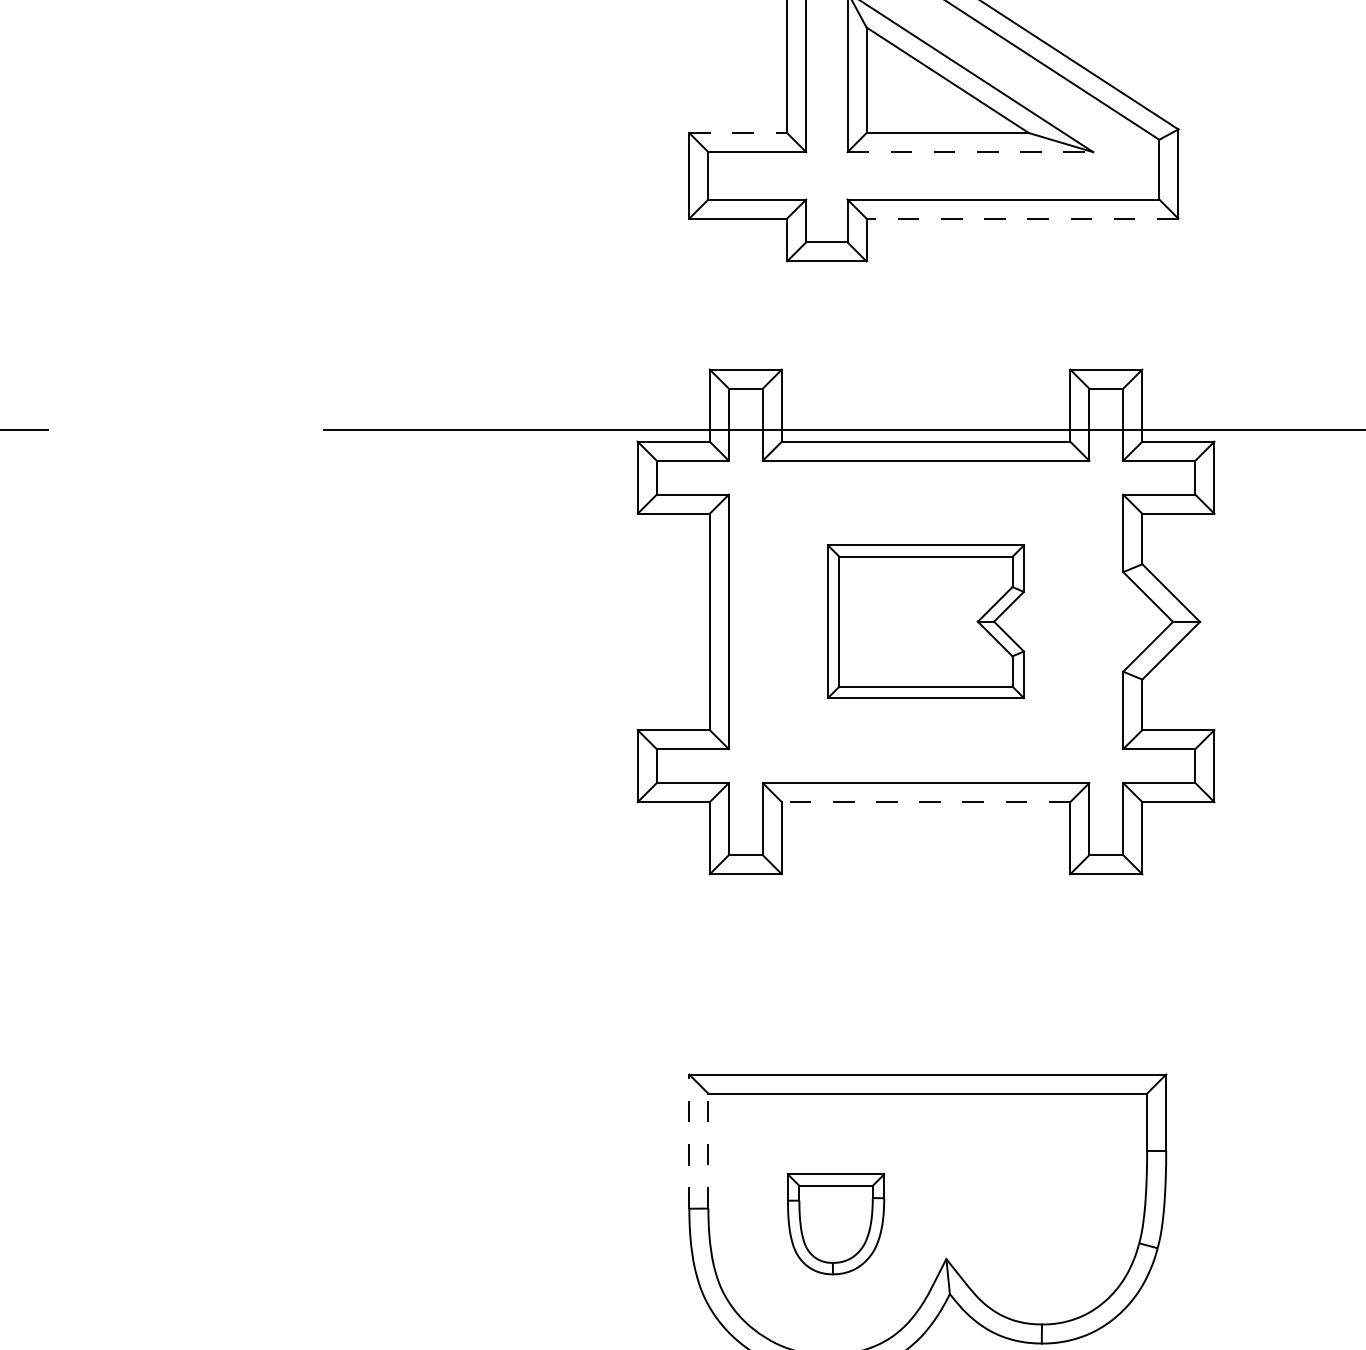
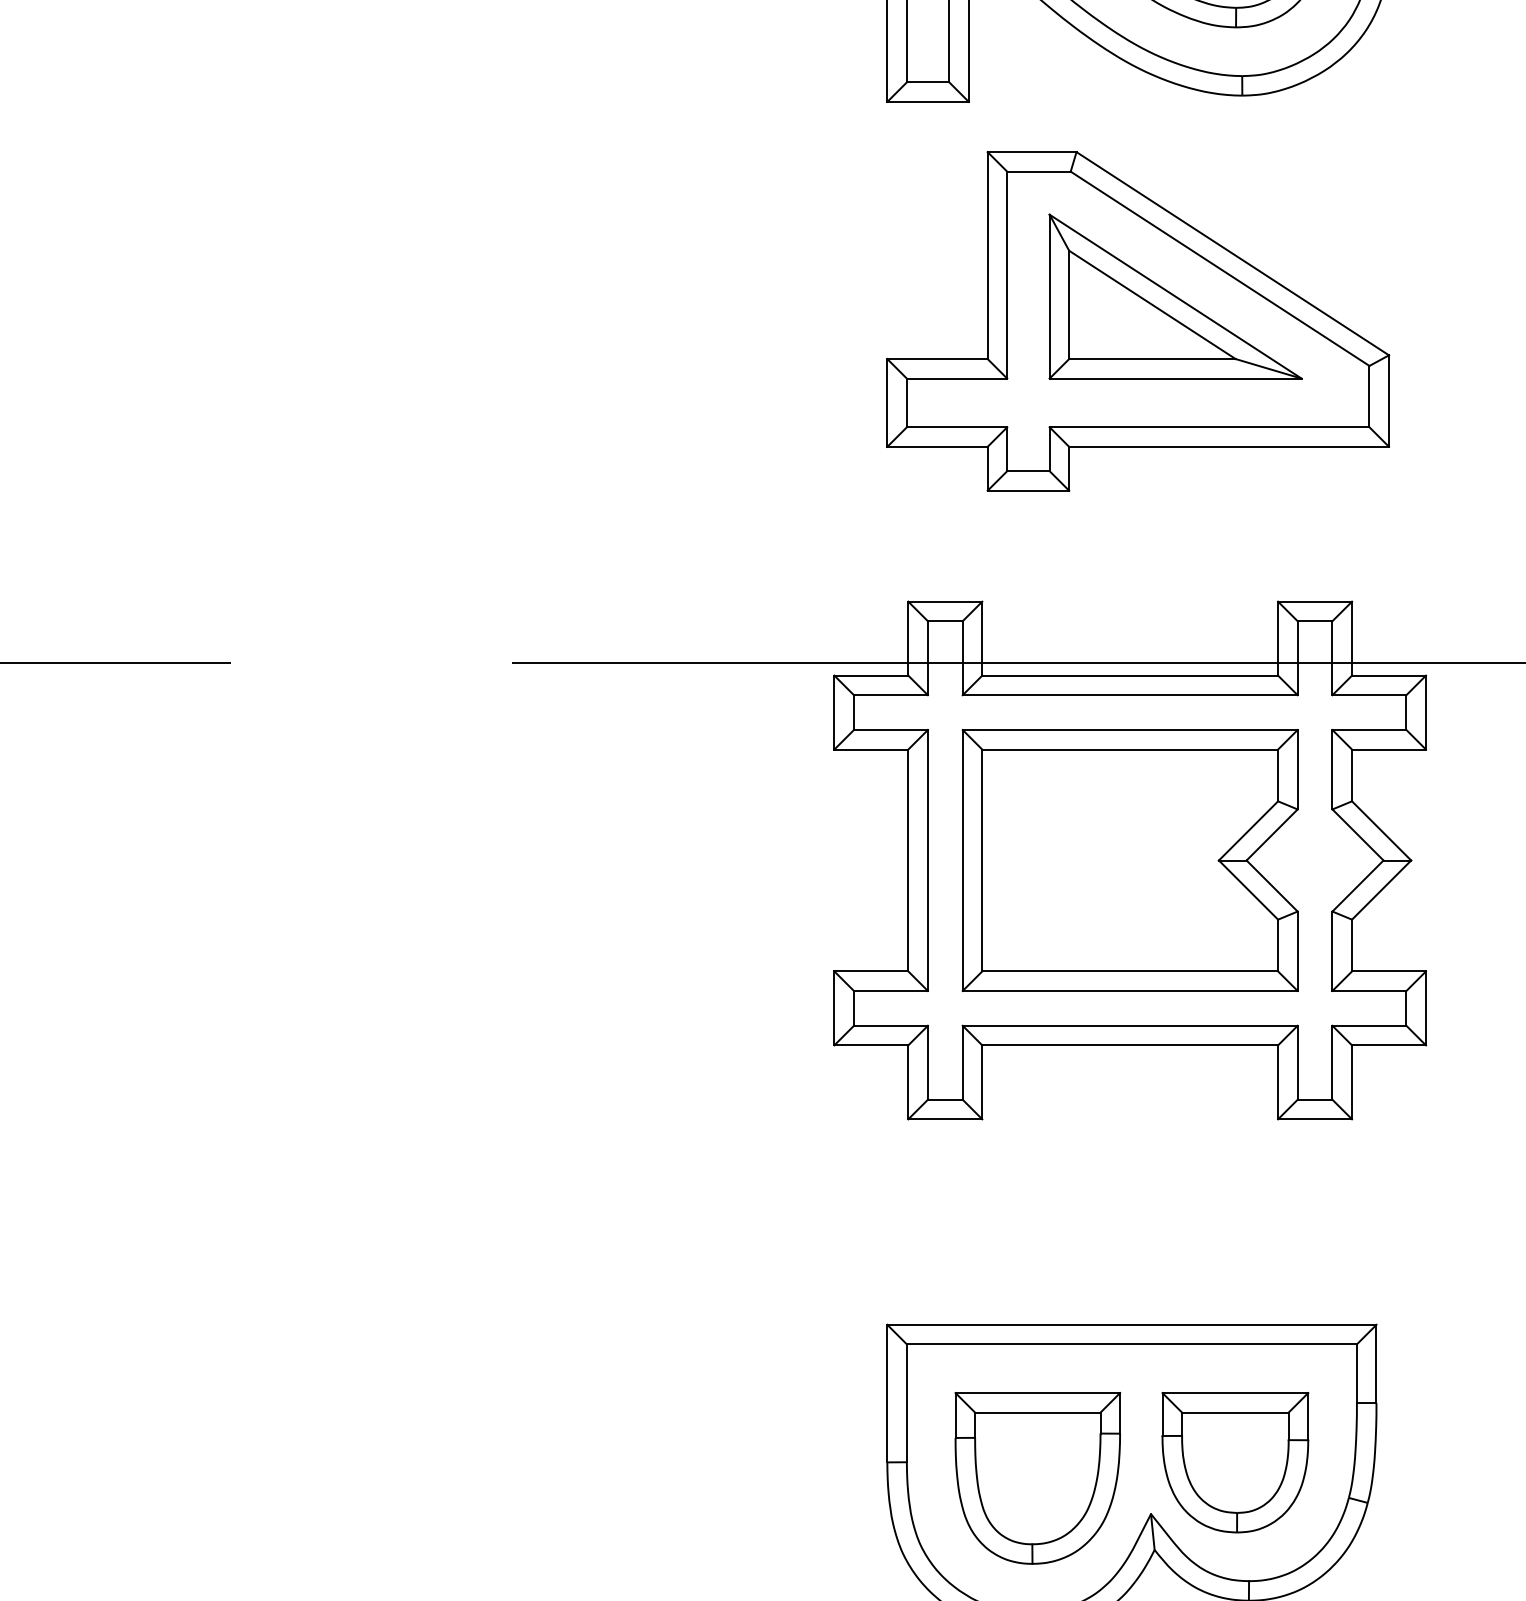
line: (739, 133) -> (938, 359), dashed -> solid
line: (970, 152) -> (1175, 378), dashed -> solid
line: (1022, 218) -> (1229, 446), dashed -> solid
part: (925, 620) -> (1129, 859), size x1.67
line: (926, 802) -> (1130, 1045), dashed -> solid
line: (689, 1141) -> (887, 1393), dashed -> solid
line: (707, 1151) -> (906, 1403), dashed -> solid
part: (1028, 1208) -> (1235, 1462), added
part: (835, 1224) -> (1037, 1478), size x1.67

